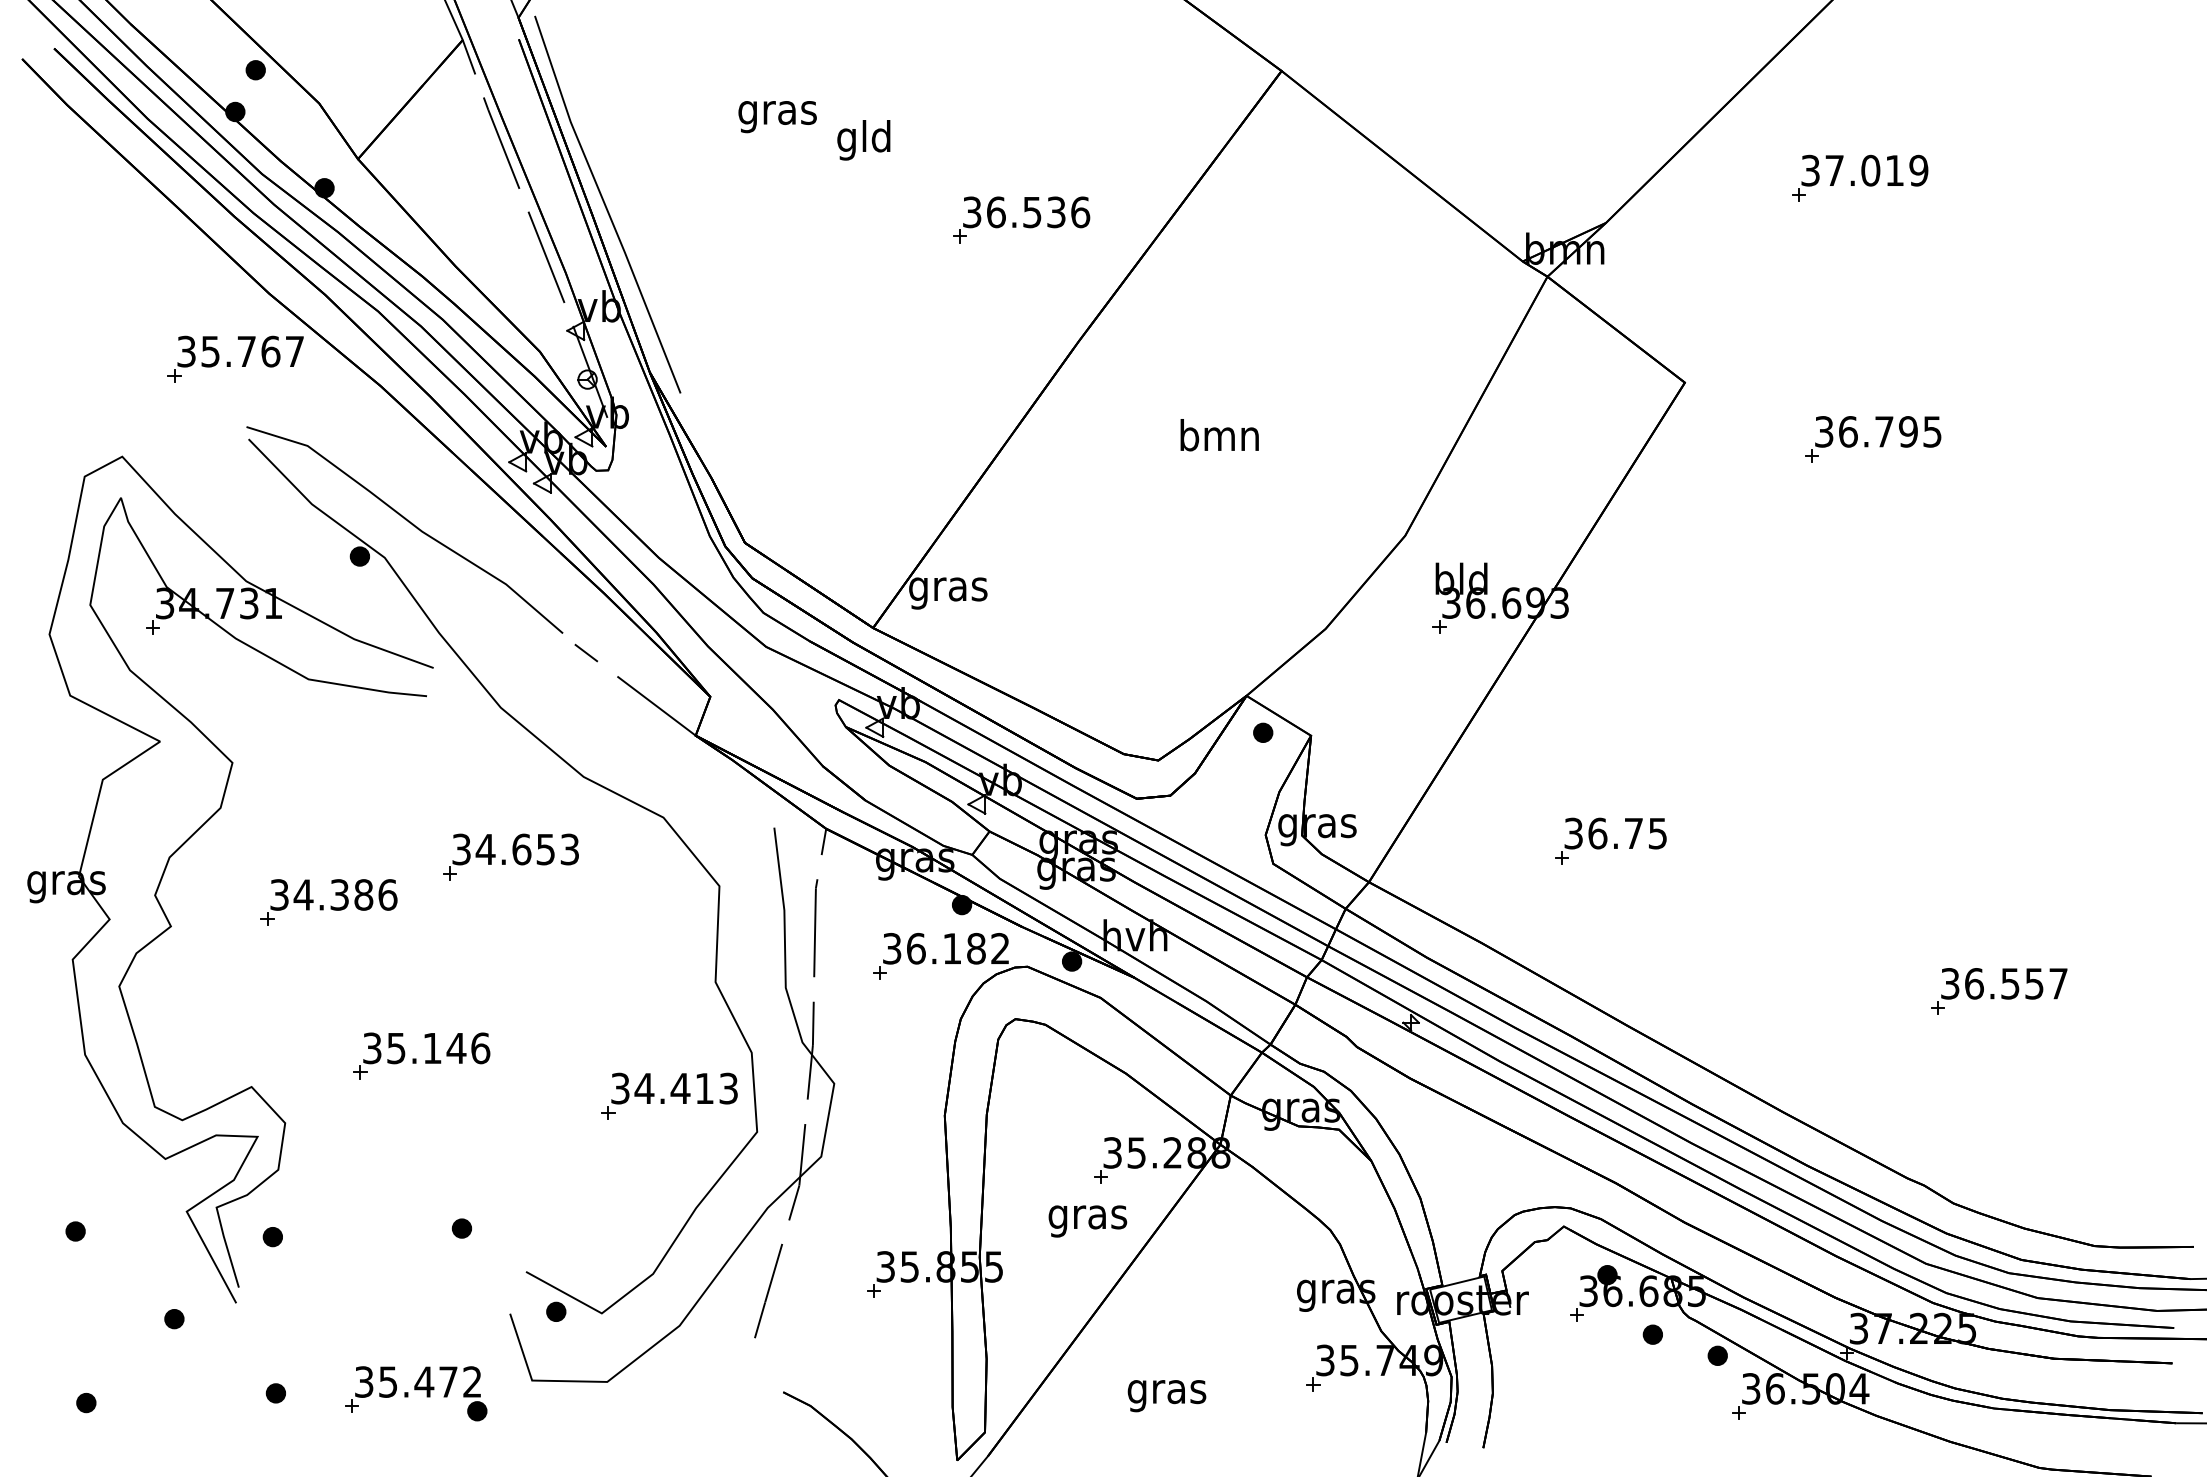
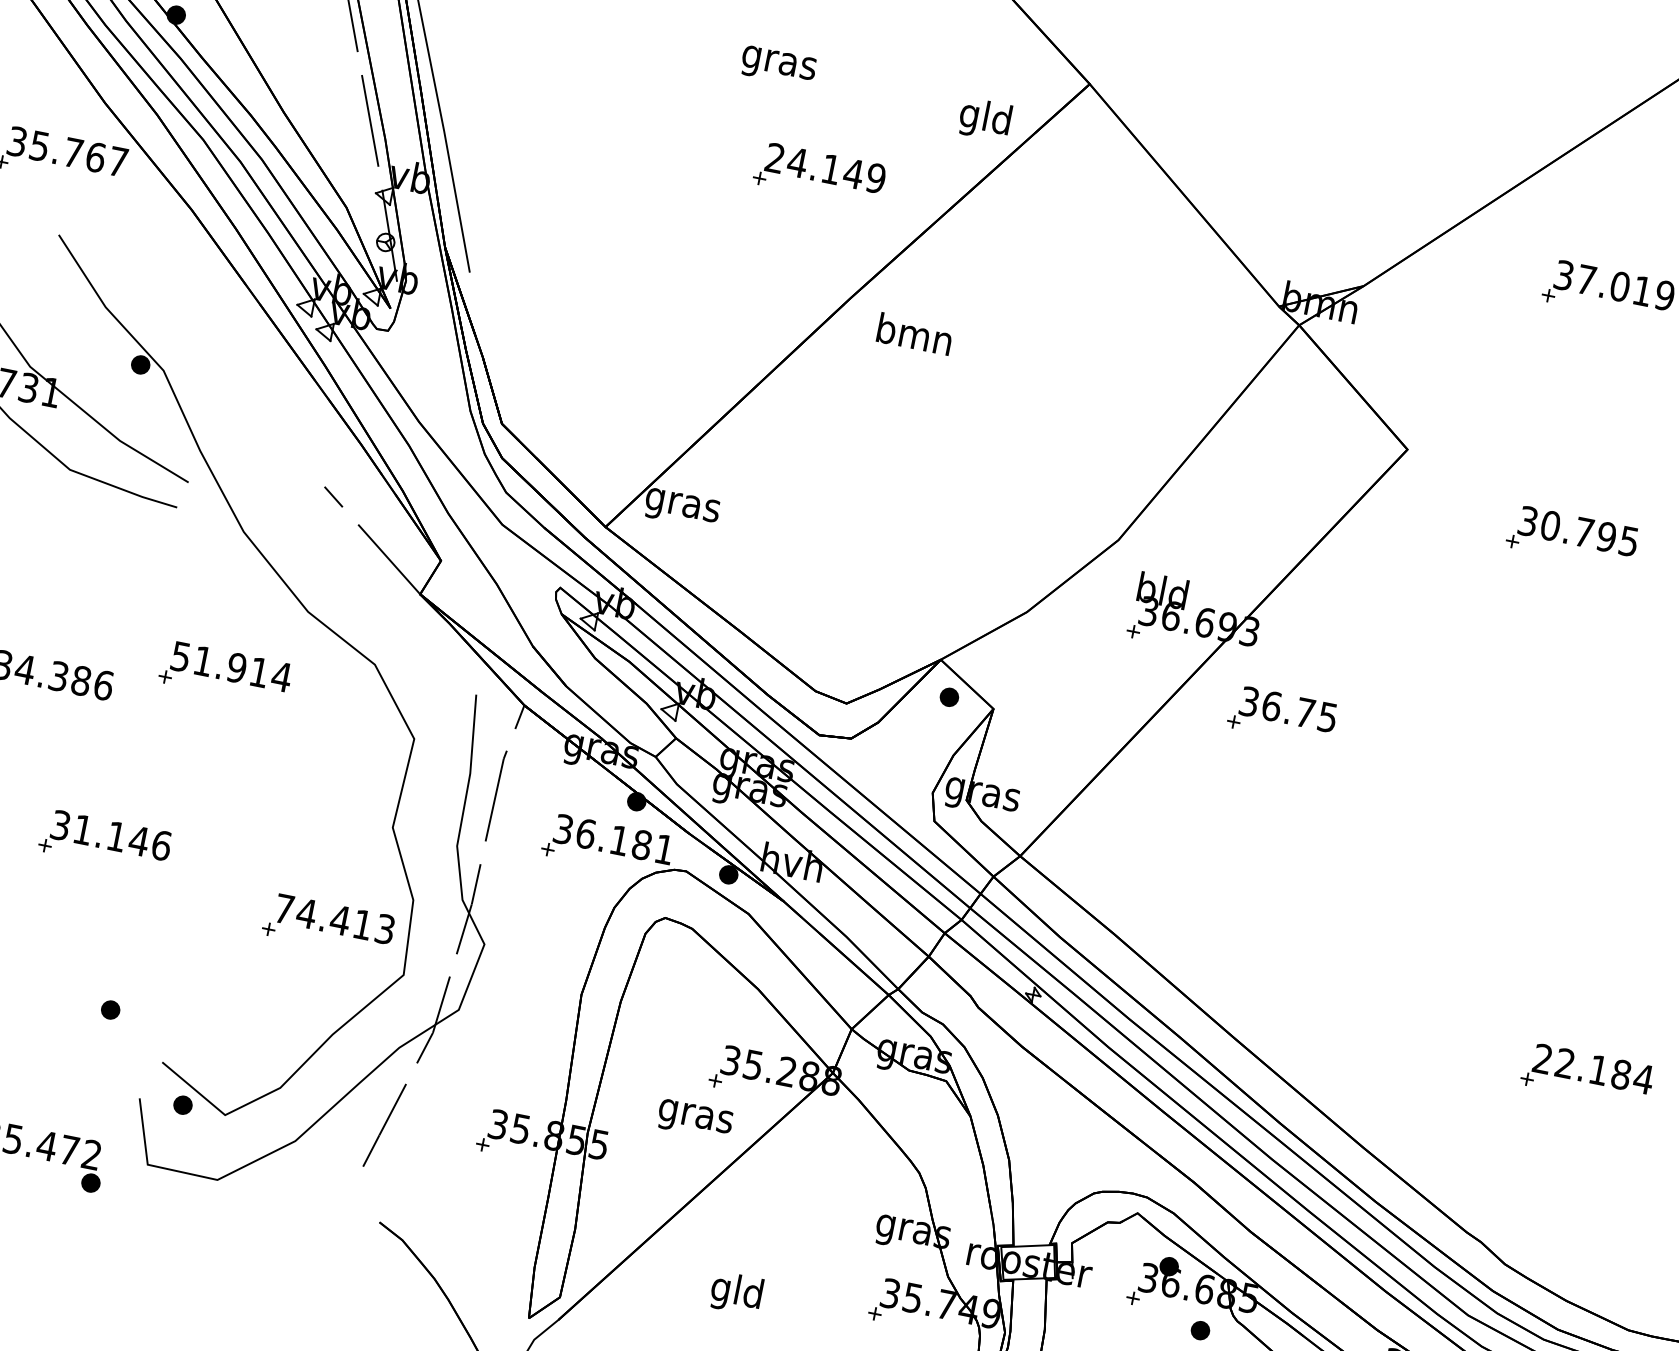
text: (777, 117) -> (778, 66), moved
text: (863, 140) -> (984, 119), moved
text: (1026, 212) -> (825, 168), 36.536 -> 24.149
text: (1847, 431) -> (1549, 525), 36.795 -> 30.795
text: (1219, 435) -> (914, 334), moved
curve: (409, 523) -> (193, 343), removed
part: (1610, 840) -> (1282, 715), moved
text: (516, 849) -> (232, 667), 34.653 -> 51.914
text: (1000, 948) -> (664, 849), 36.182 -> 36.181
text: (2004, 983) -> (1593, 1068), 36.557 -> 22.184
text: (396, 1048) -> (83, 830), 35.146 -> 31.146
text: (620, 1088) -> (284, 909), 34.413 -> 74.413
text: (1166, 1391) -> (736, 1292), gras -> gld

